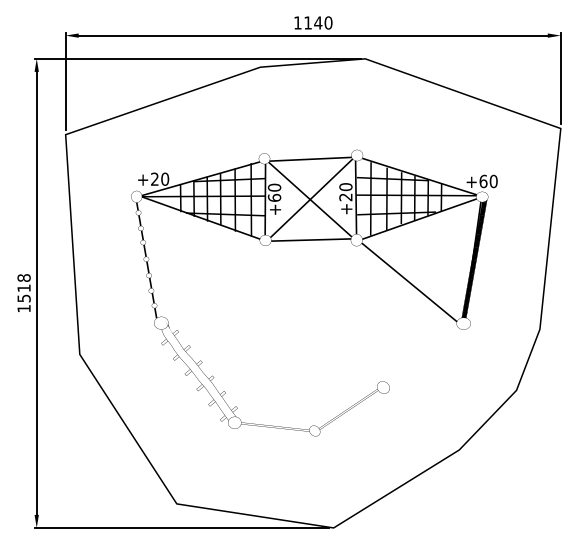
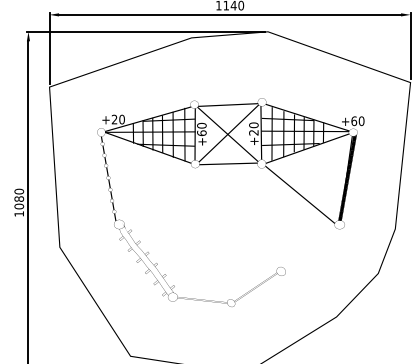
text: (23, 288) -> (18, 199), 1518 -> 1080

